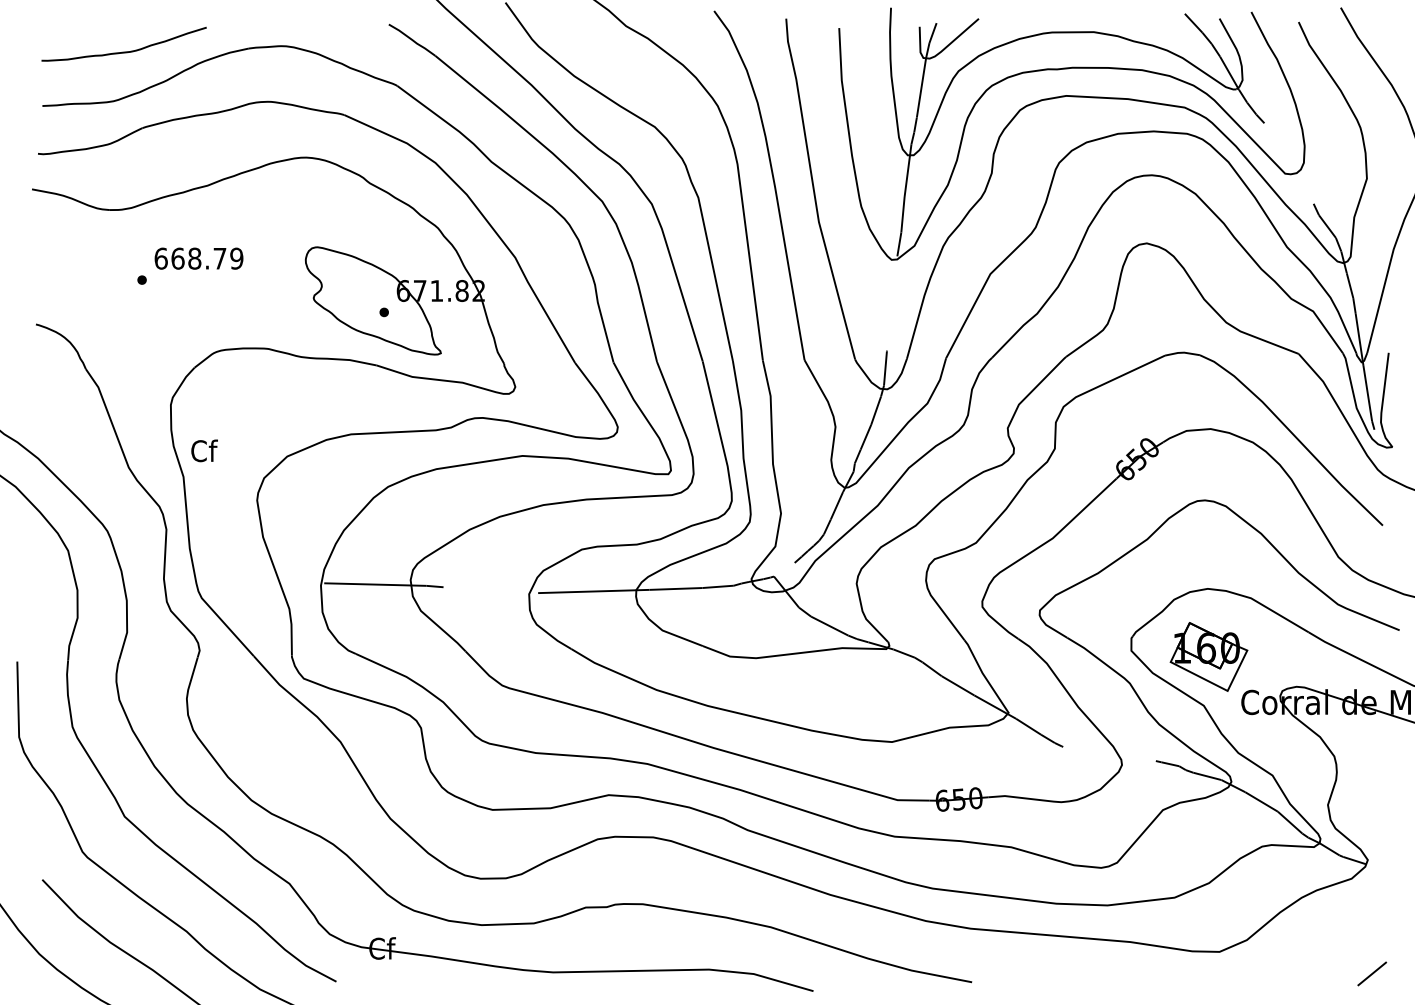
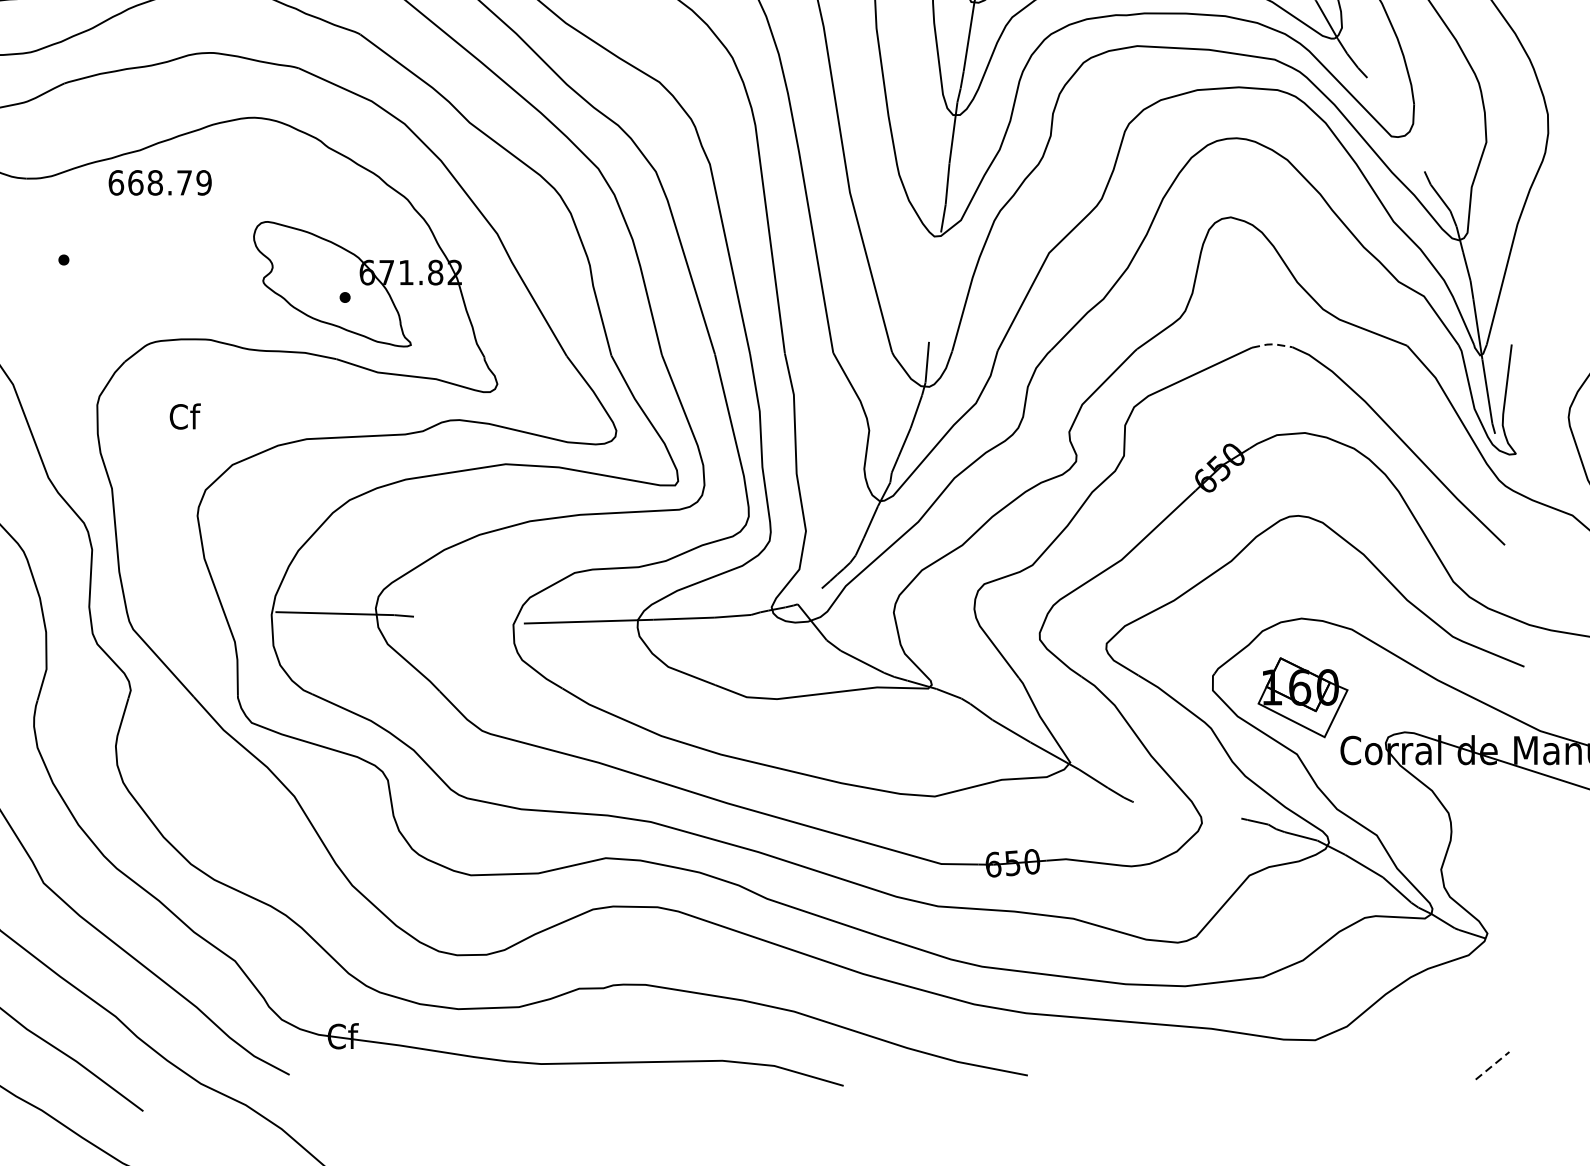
text: (198, 258) -> (159, 182), moved
line: (1182, 352) -> (1272, 344), solid -> dashed
text: (204, 450) -> (185, 416), moved
line: (1372, 973) -> (1492, 1065), solid -> dashed

